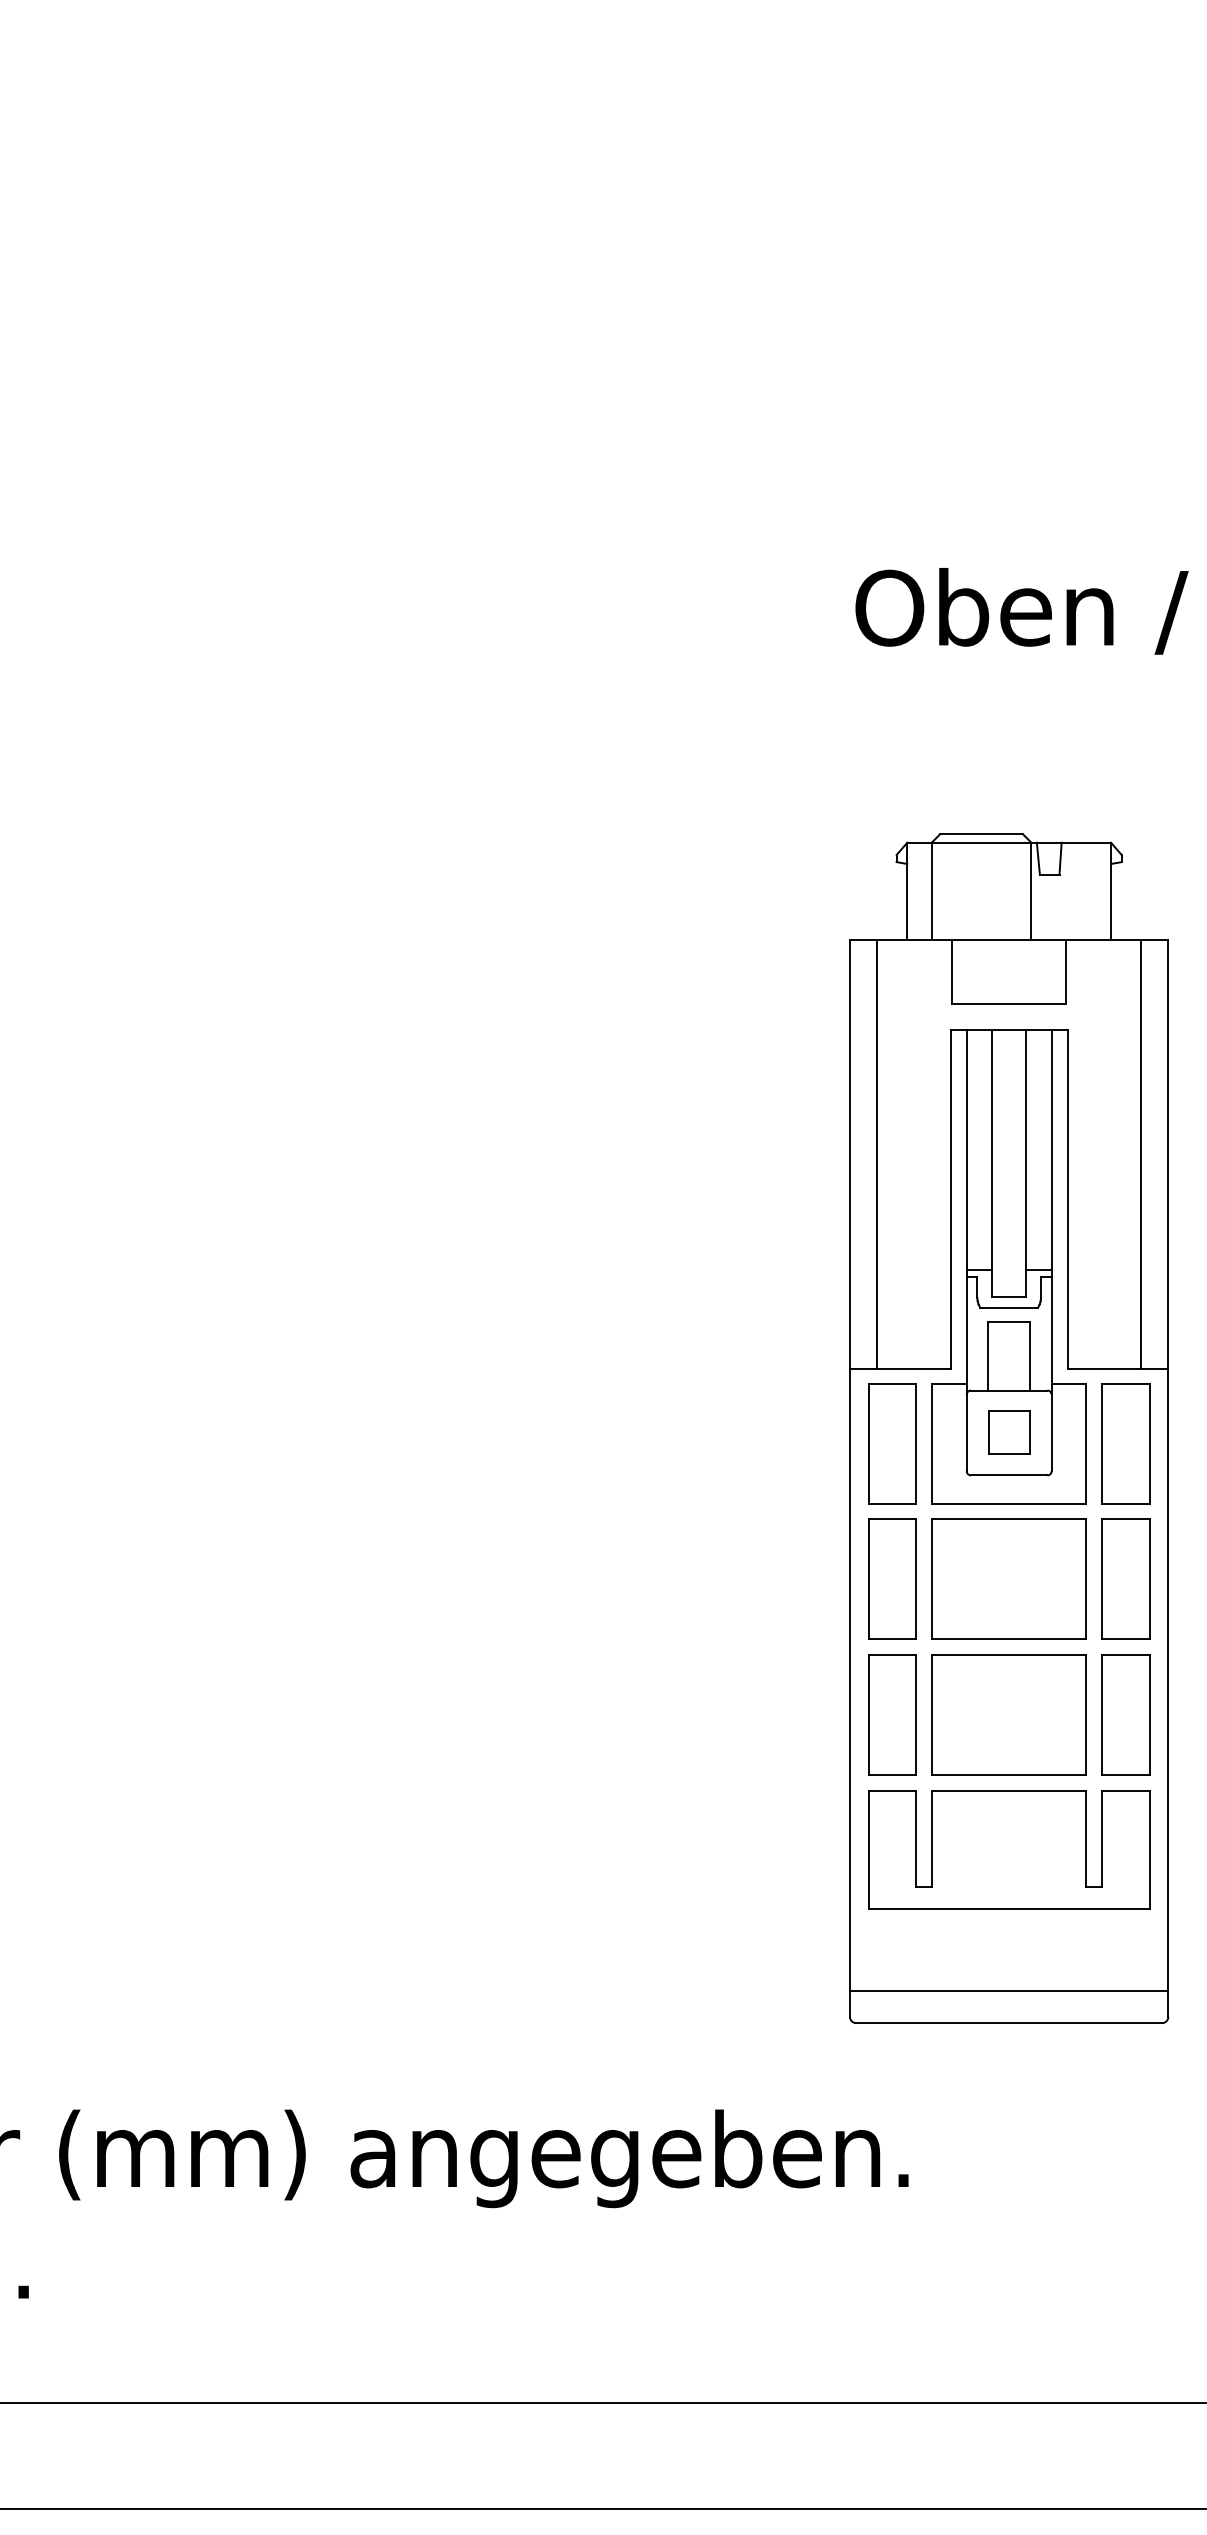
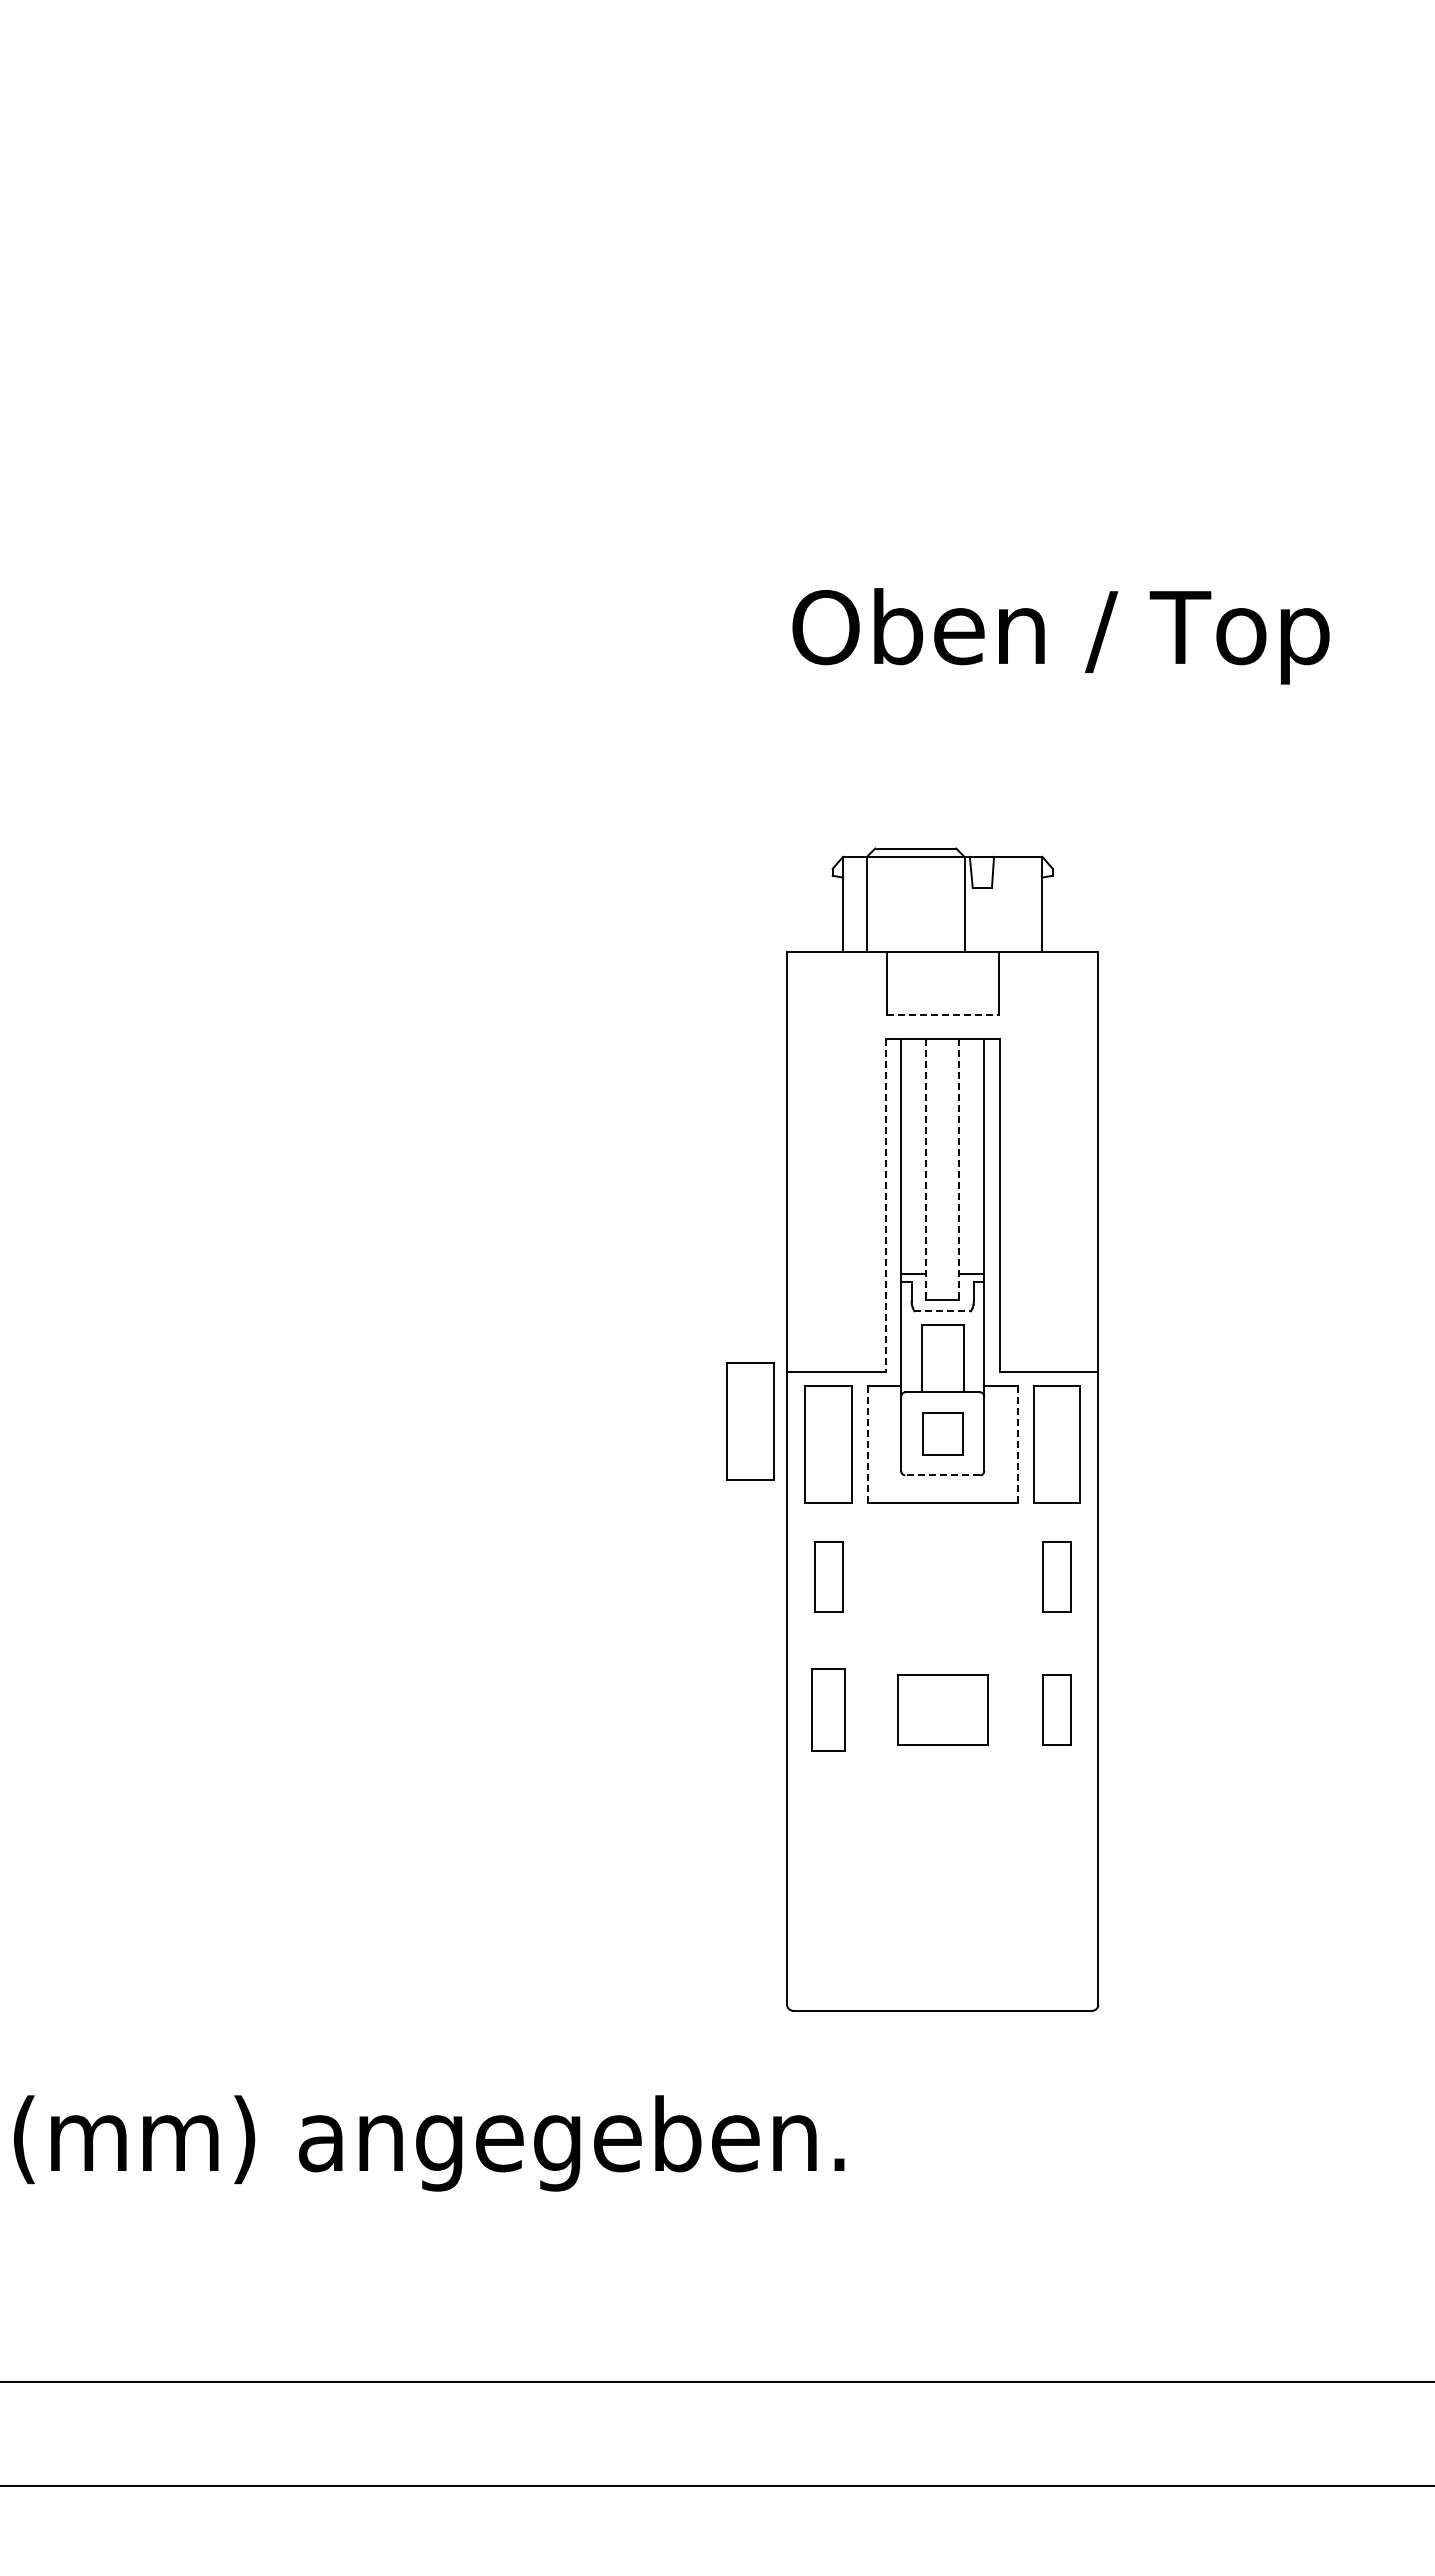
line: (1009, 1004) -> (943, 1014), solid -> dashed
line: (876, 1154) -> (813, 1161), removed
line: (1140, 1154) -> (1071, 1161), removed
line: (992, 1163) -> (926, 1170), solid -> dashed
line: (1026, 1163) -> (959, 1170), solid -> dashed
line: (950, 1200) -> (885, 1206), solid -> dashed
line: (1009, 1307) -> (943, 1311), solid -> dashed
part: (812, 1420) -> (750, 1421), added
line: (932, 1443) -> (867, 1444), solid -> dashed
line: (1086, 1443) -> (1018, 1444), solid -> dashed
line: (1008, 1475) -> (942, 1475), solid -> dashed
part: (892, 1578) -> (828, 1576), size x0.6
part: (1008, 1578) -> (942, 1576), removed
part: (1125, 1578) -> (1056, 1576), size x0.6
part: (892, 1714) -> (828, 1709), size x0.7
part: (1008, 1714) -> (942, 1709), size x0.6
part: (1125, 1714) -> (1056, 1709), size x0.6
part: (1008, 1849) -> (942, 1841), removed
line: (1008, 1991) -> (942, 1979), removed

